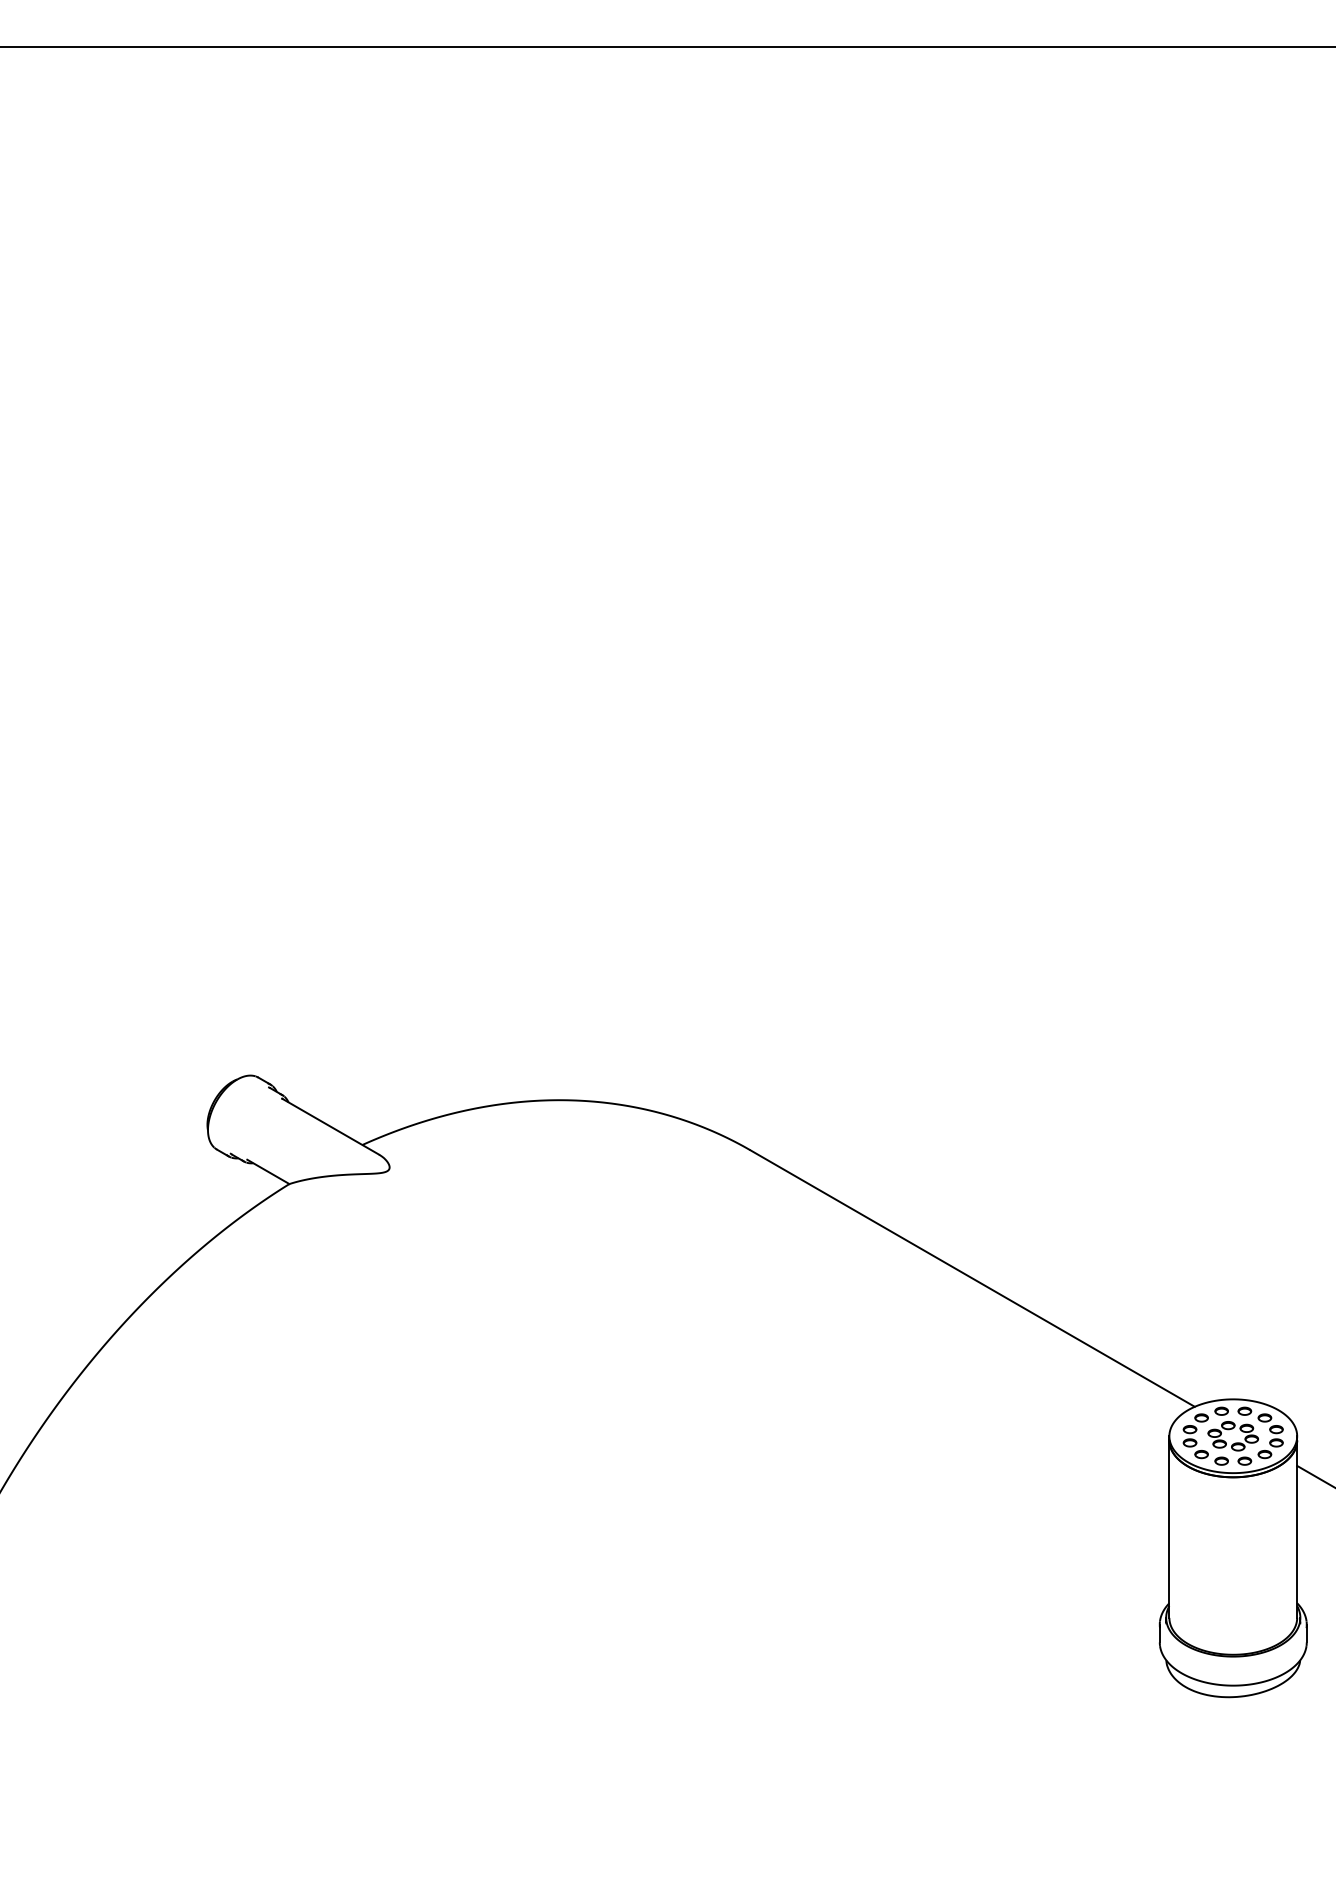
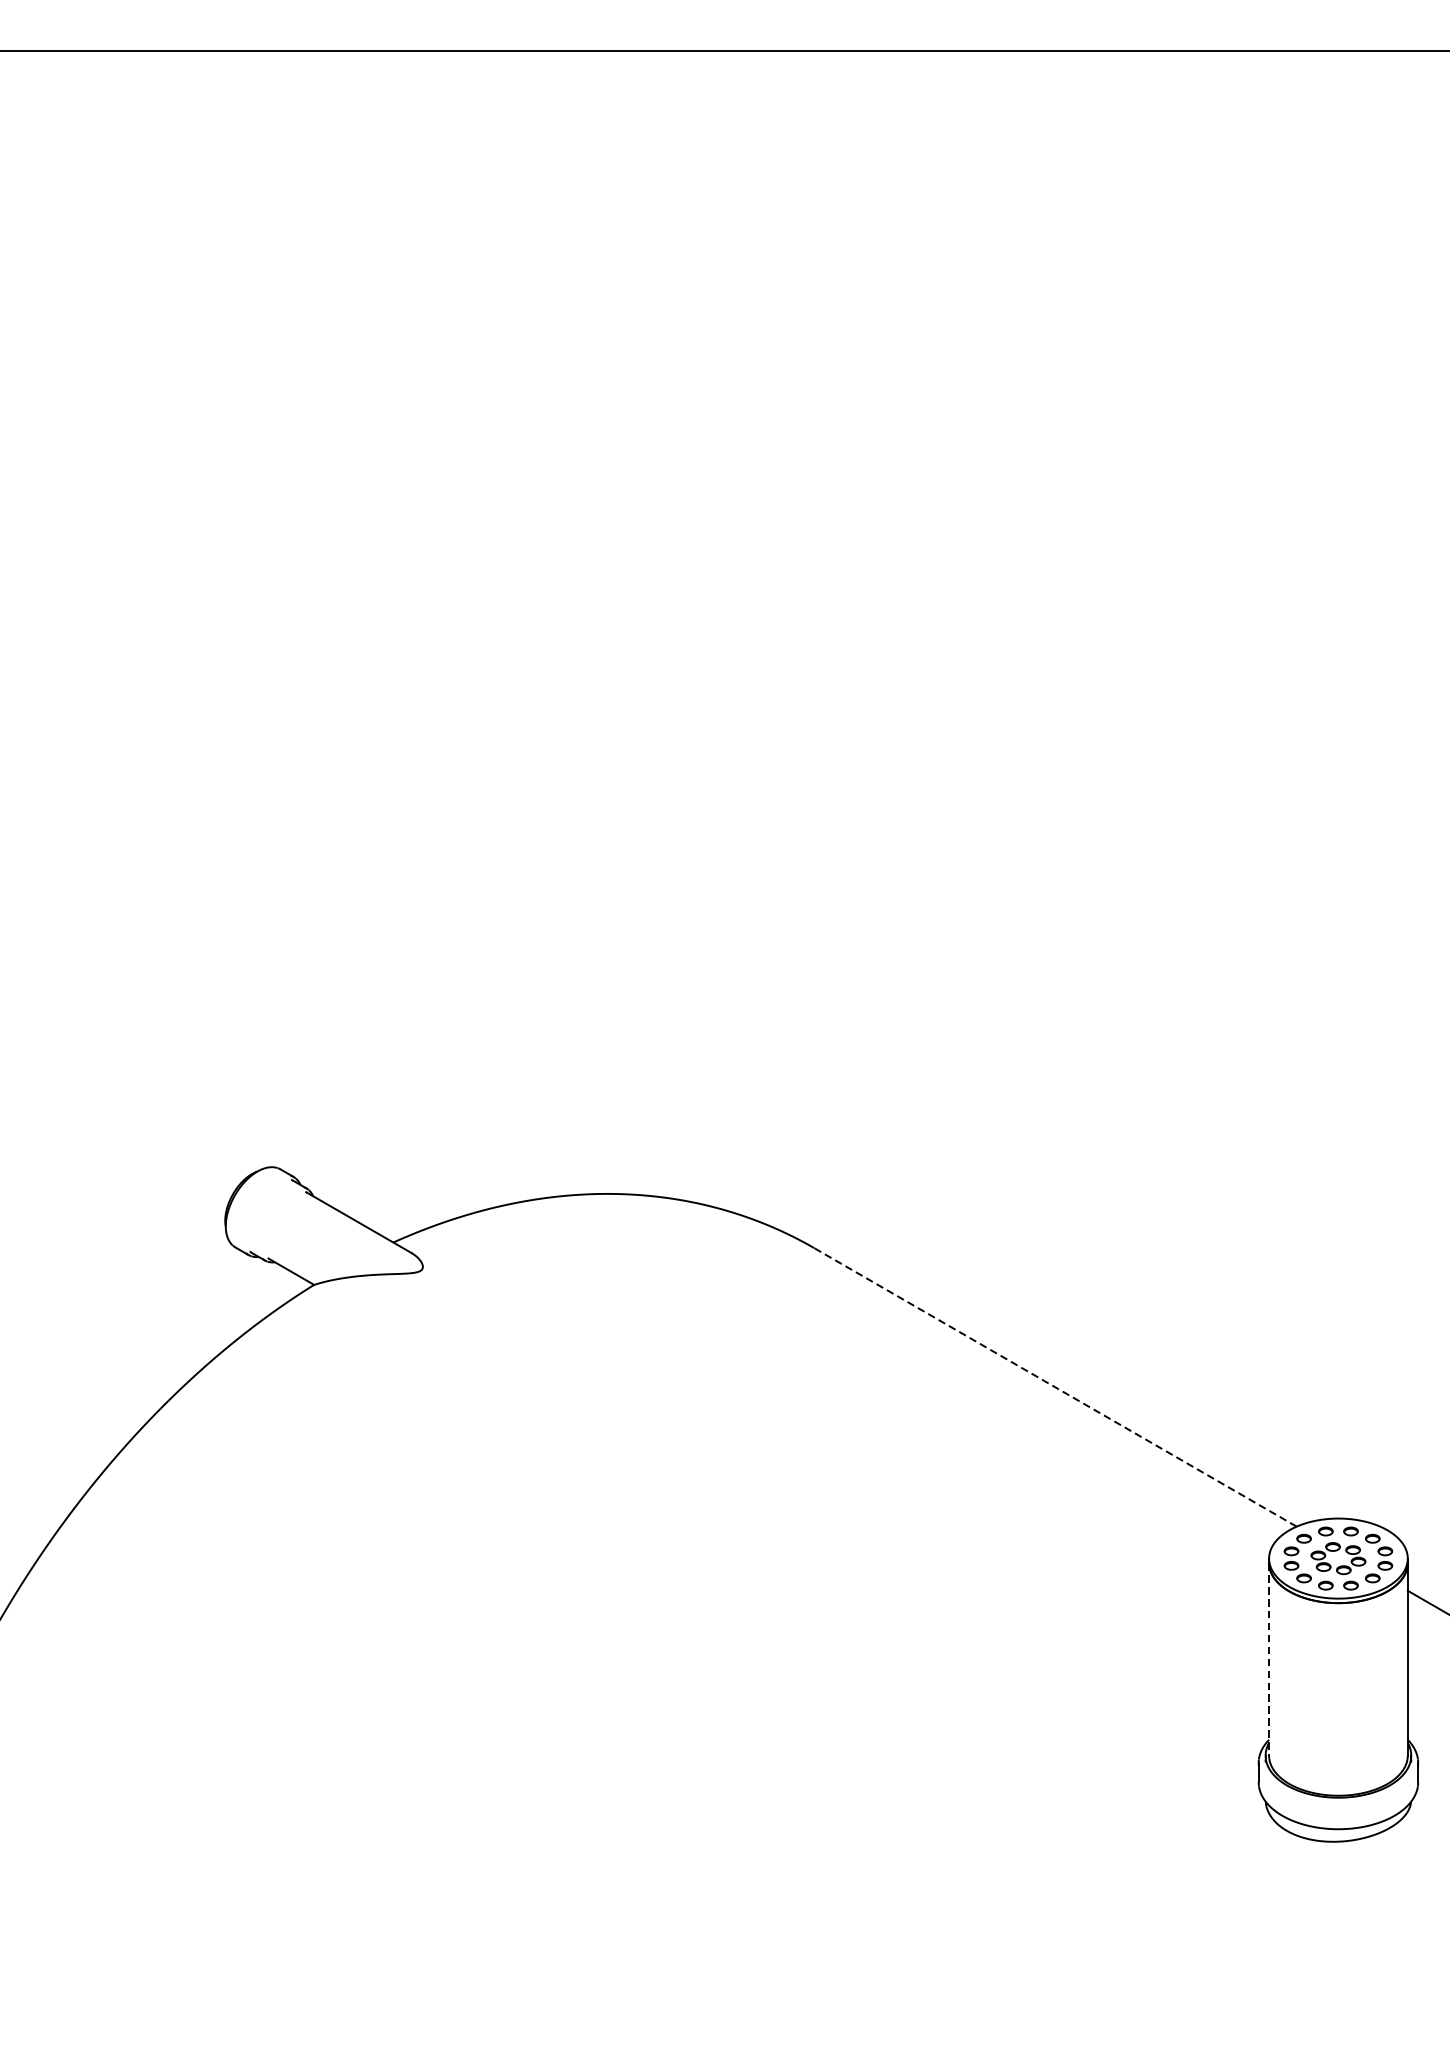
line: (972, 1278) -> (1055, 1387), solid -> dashed
line: (1169, 1529) -> (1269, 1659), solid -> dashed

